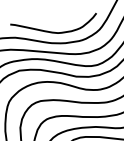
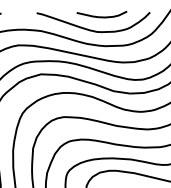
curve: (59, 20) -> (101, 16), added

